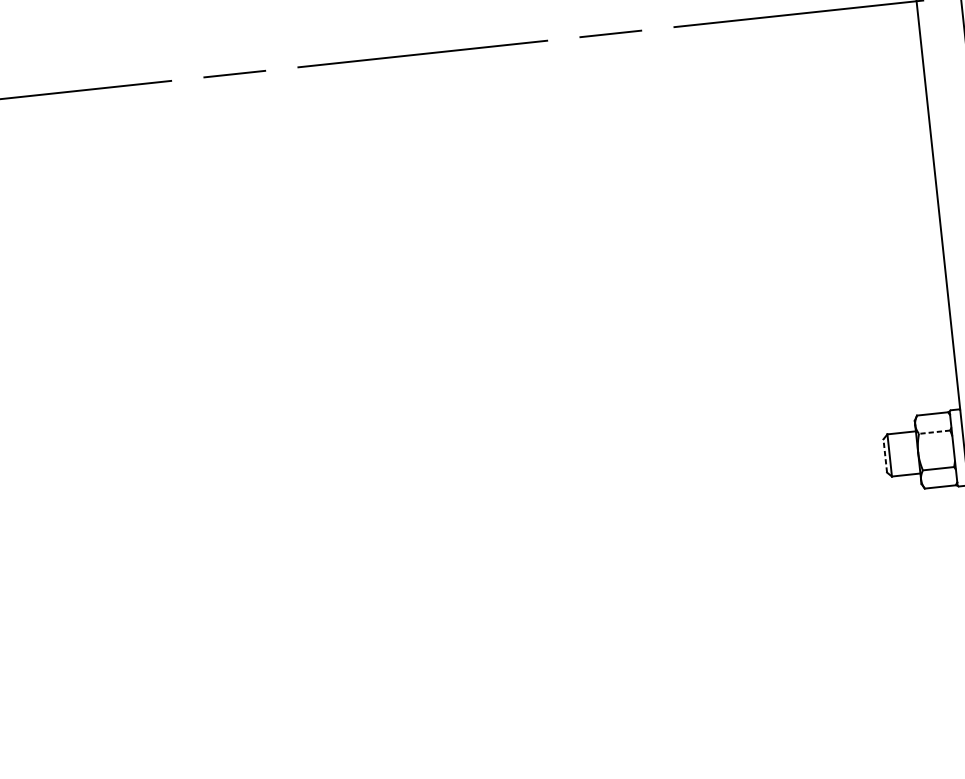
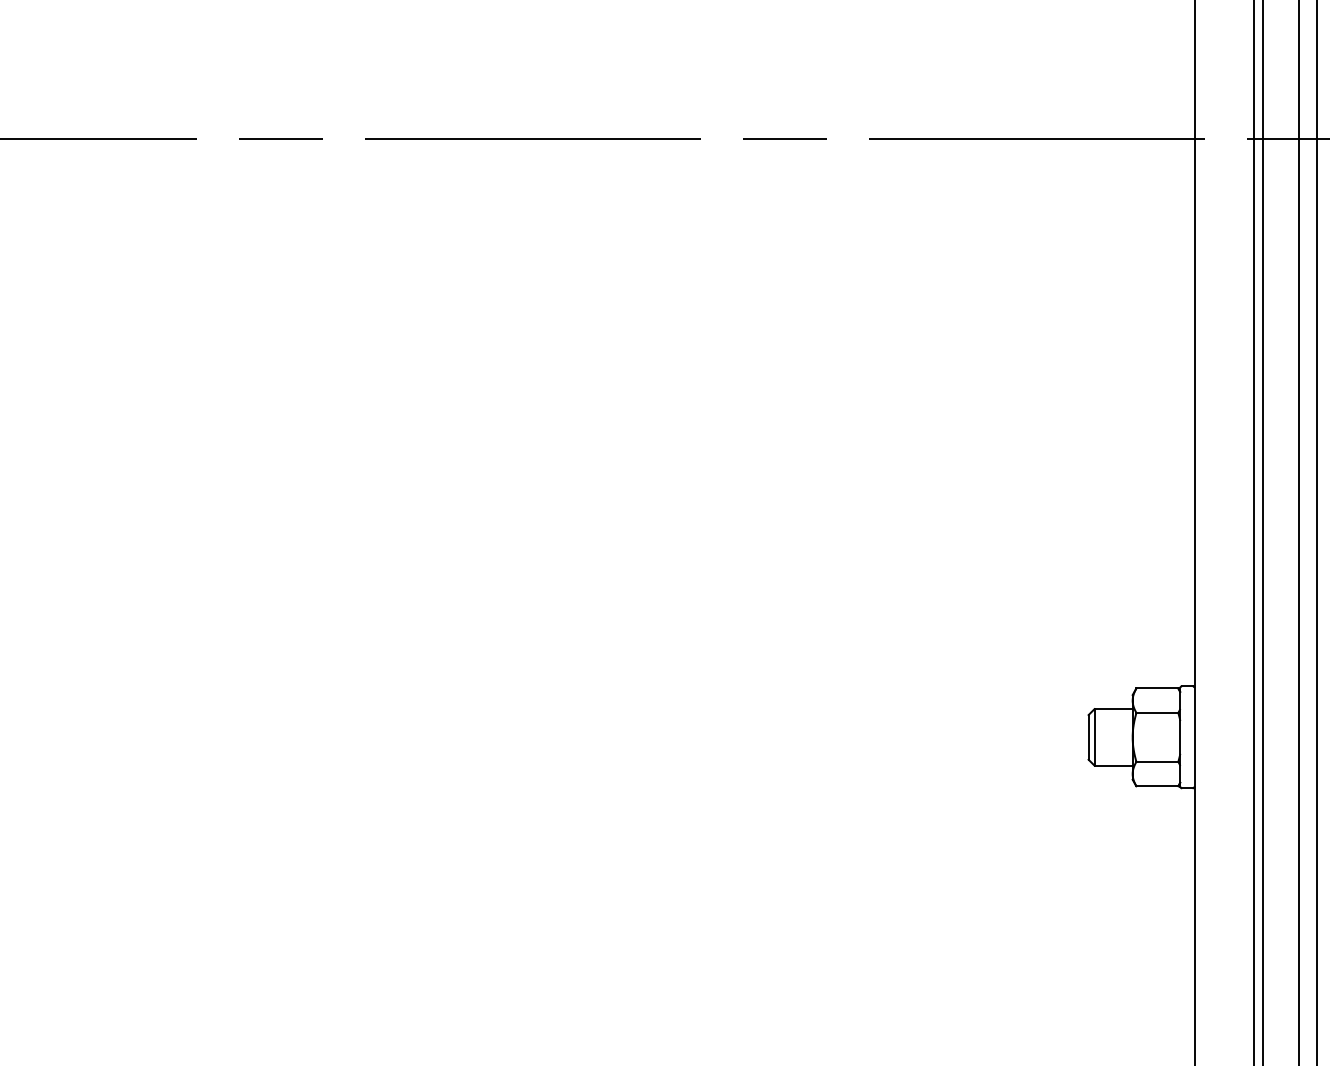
line: (934, 431) -> (1157, 712), dashed -> solid
line: (885, 455) -> (1088, 736), dashed -> solid

